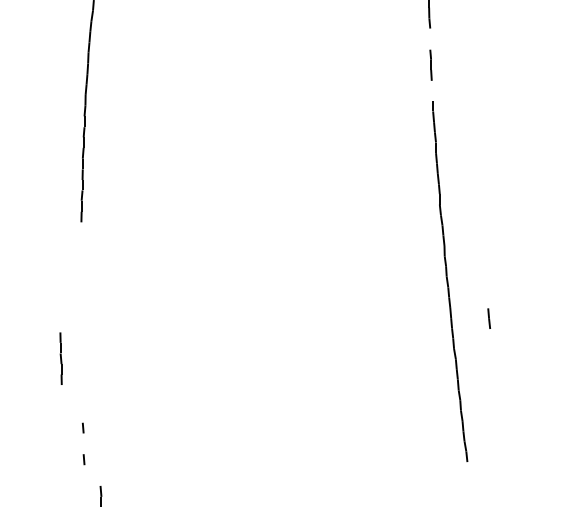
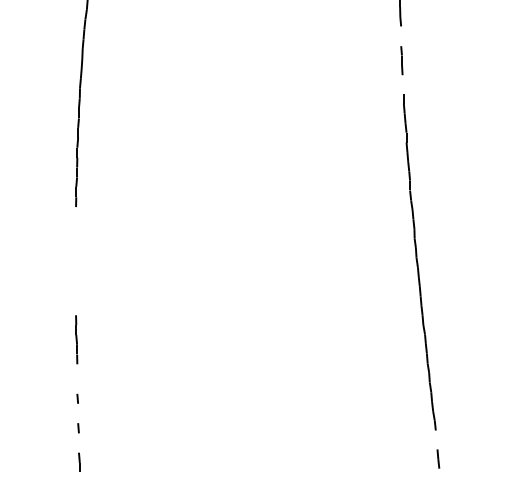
line: (488, 318) -> (437, 458), moved
line: (60, 358) -> (76, 339), moved
part: (100, 496) -> (78, 462), moved

